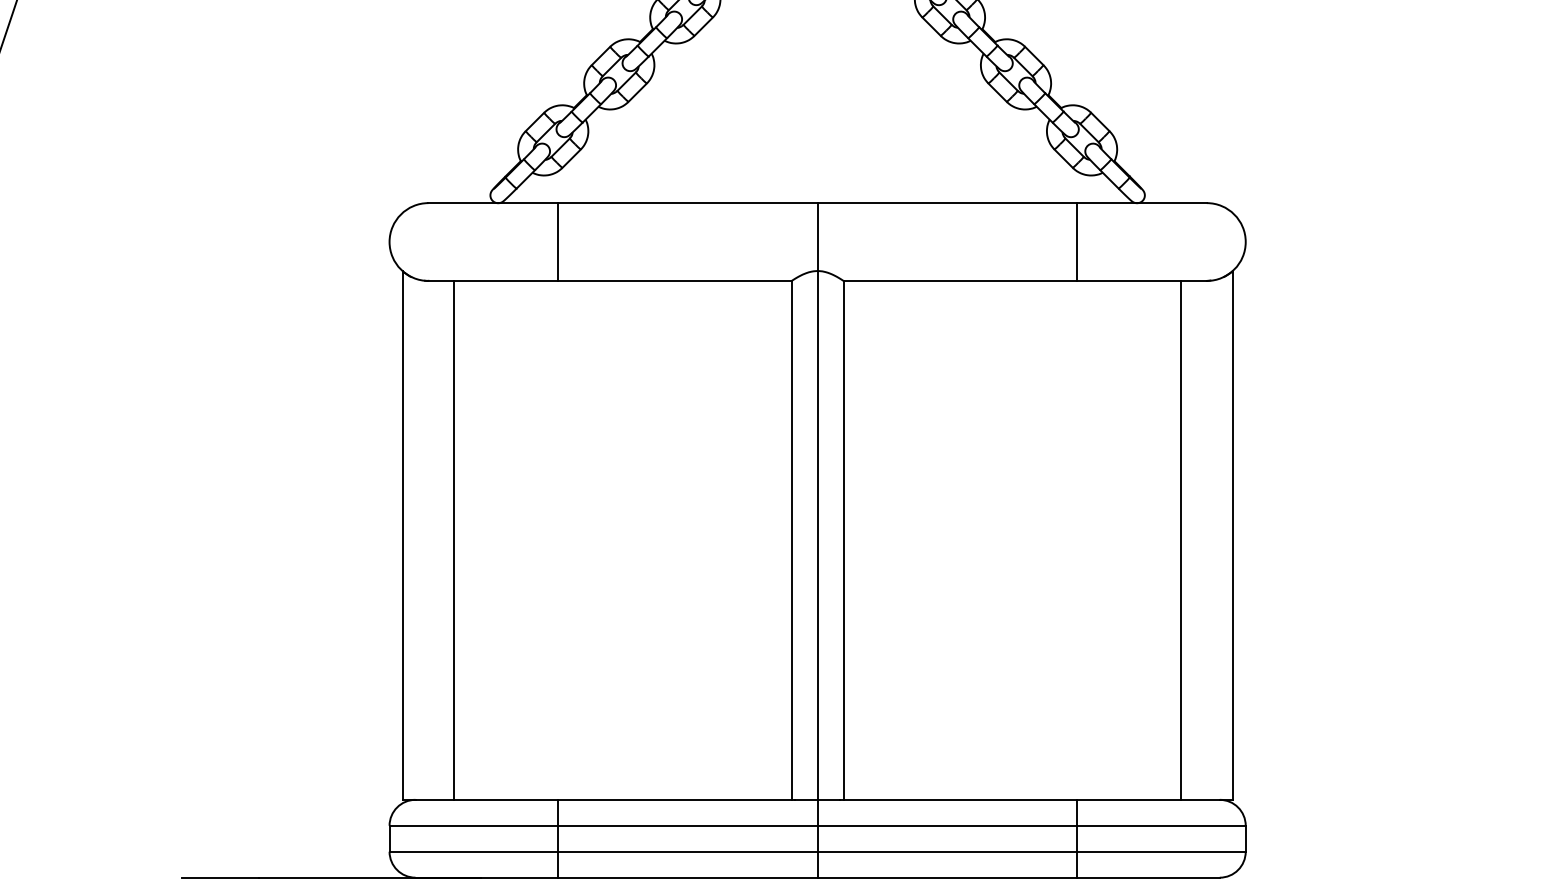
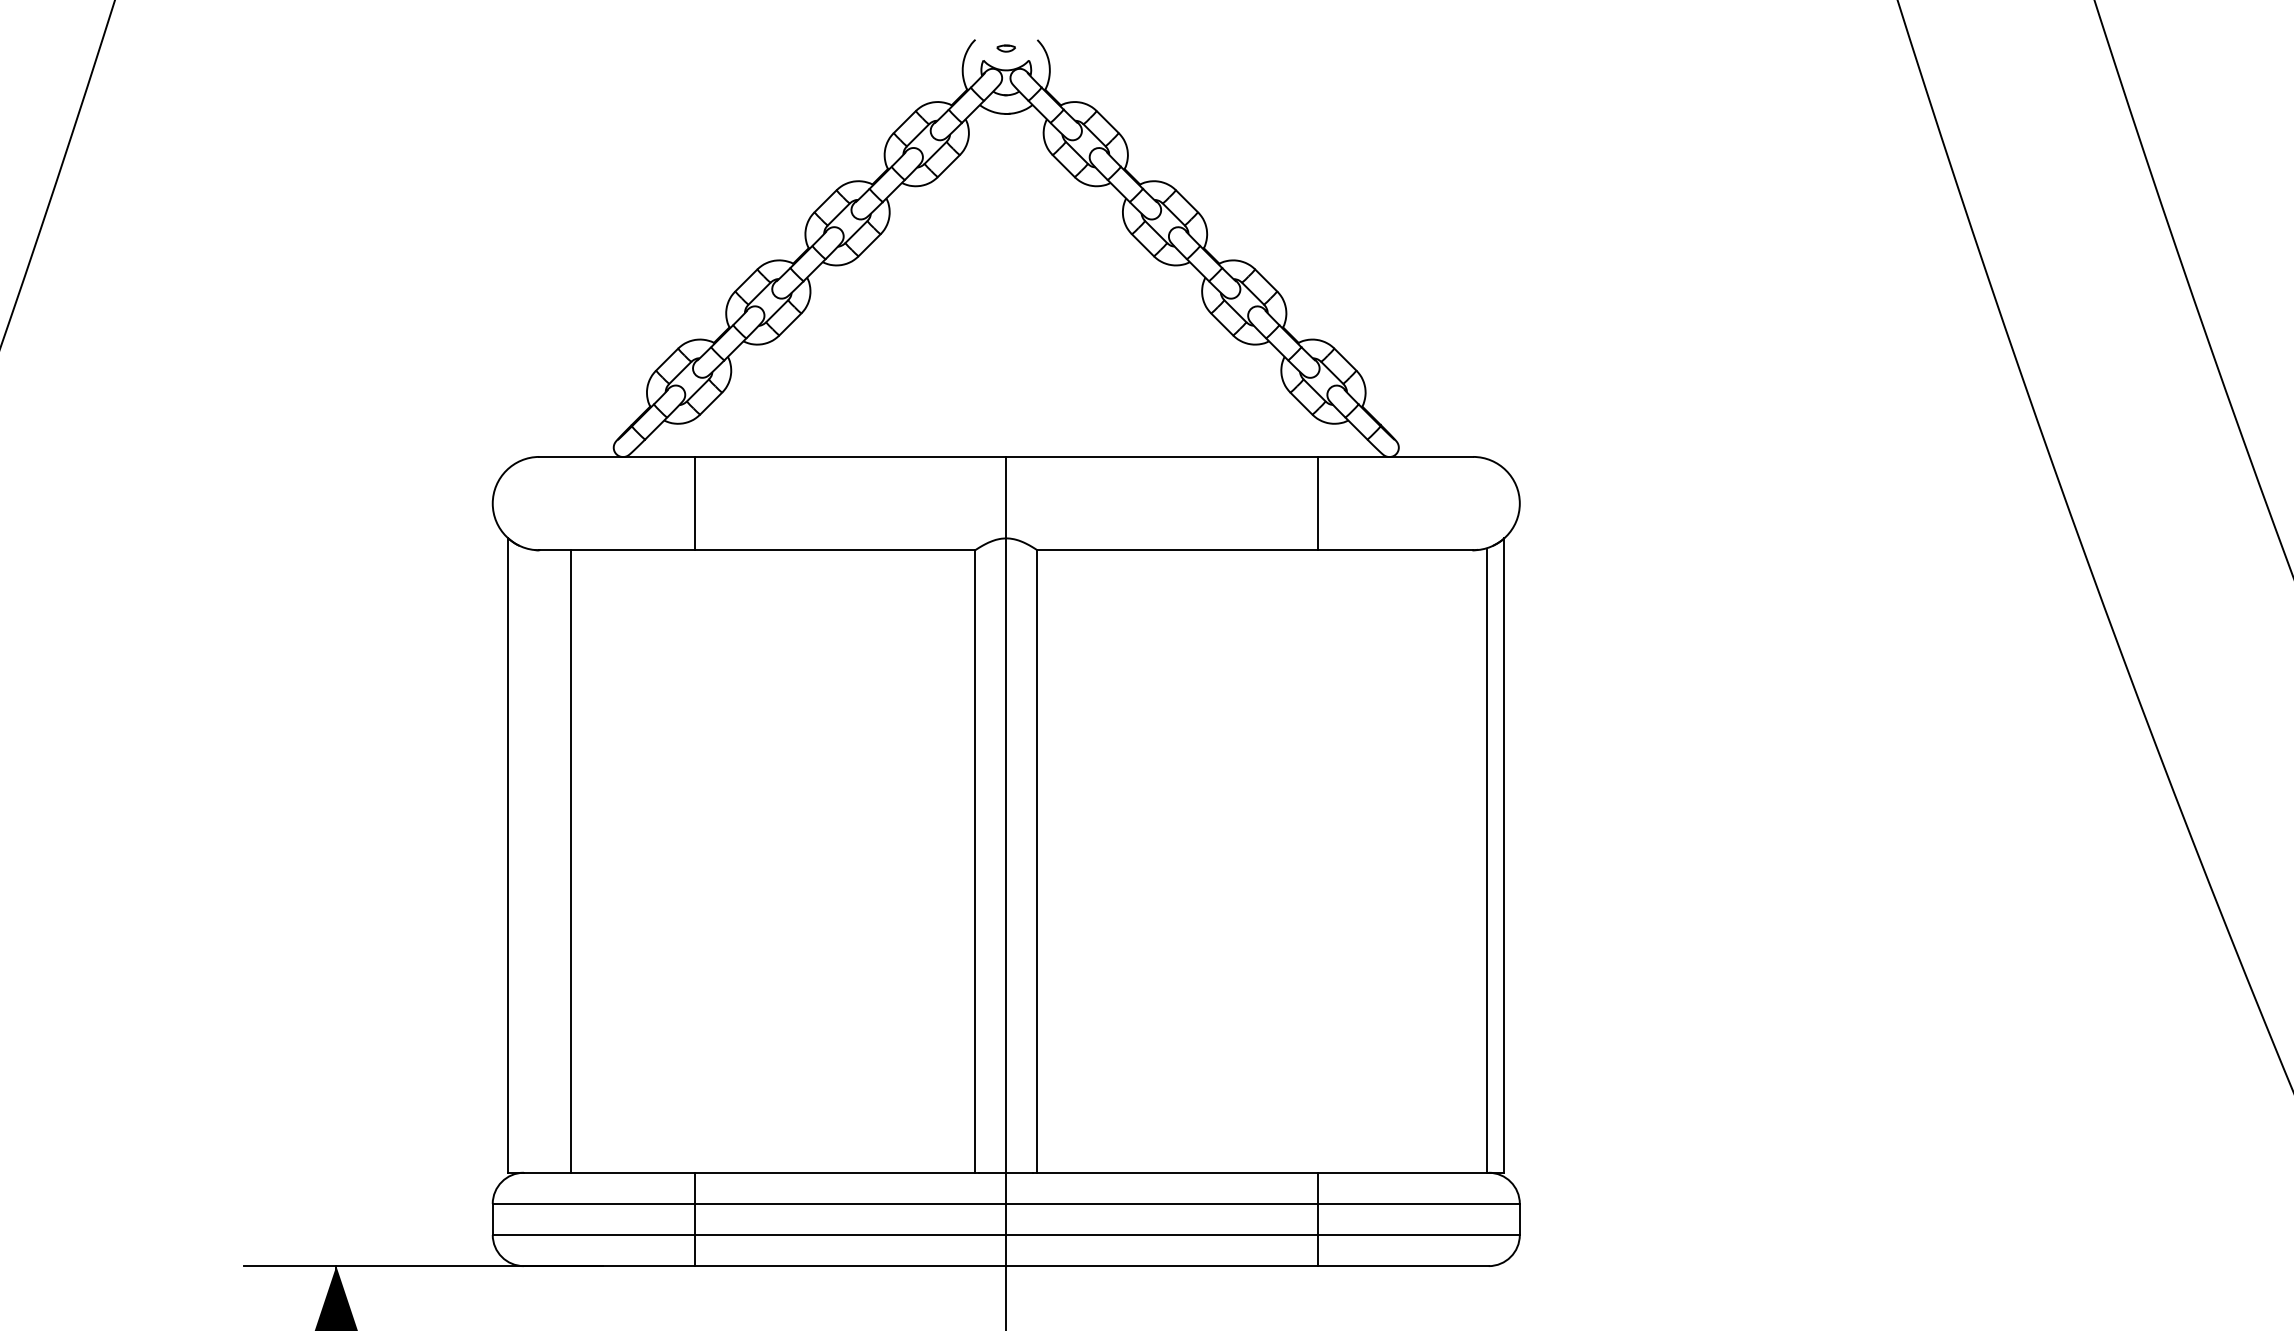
line: (1181, 540) -> (1487, 861), moved

